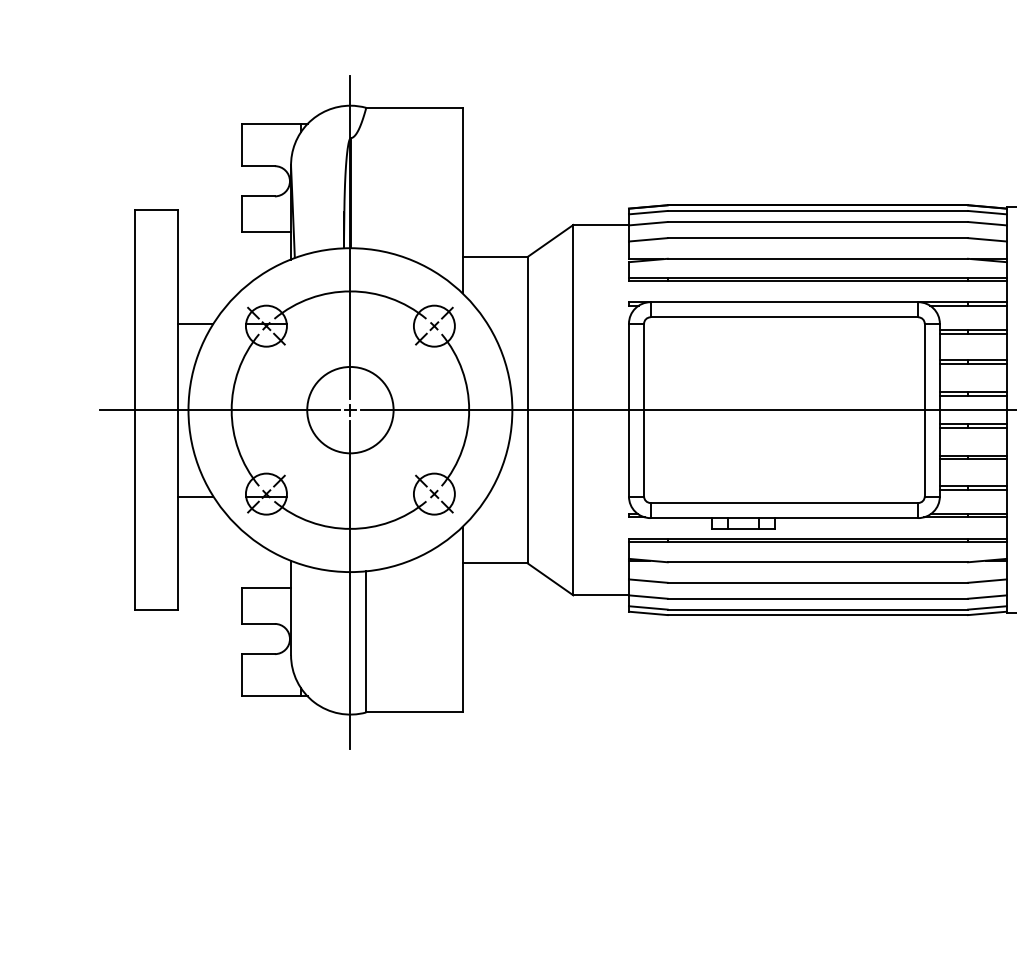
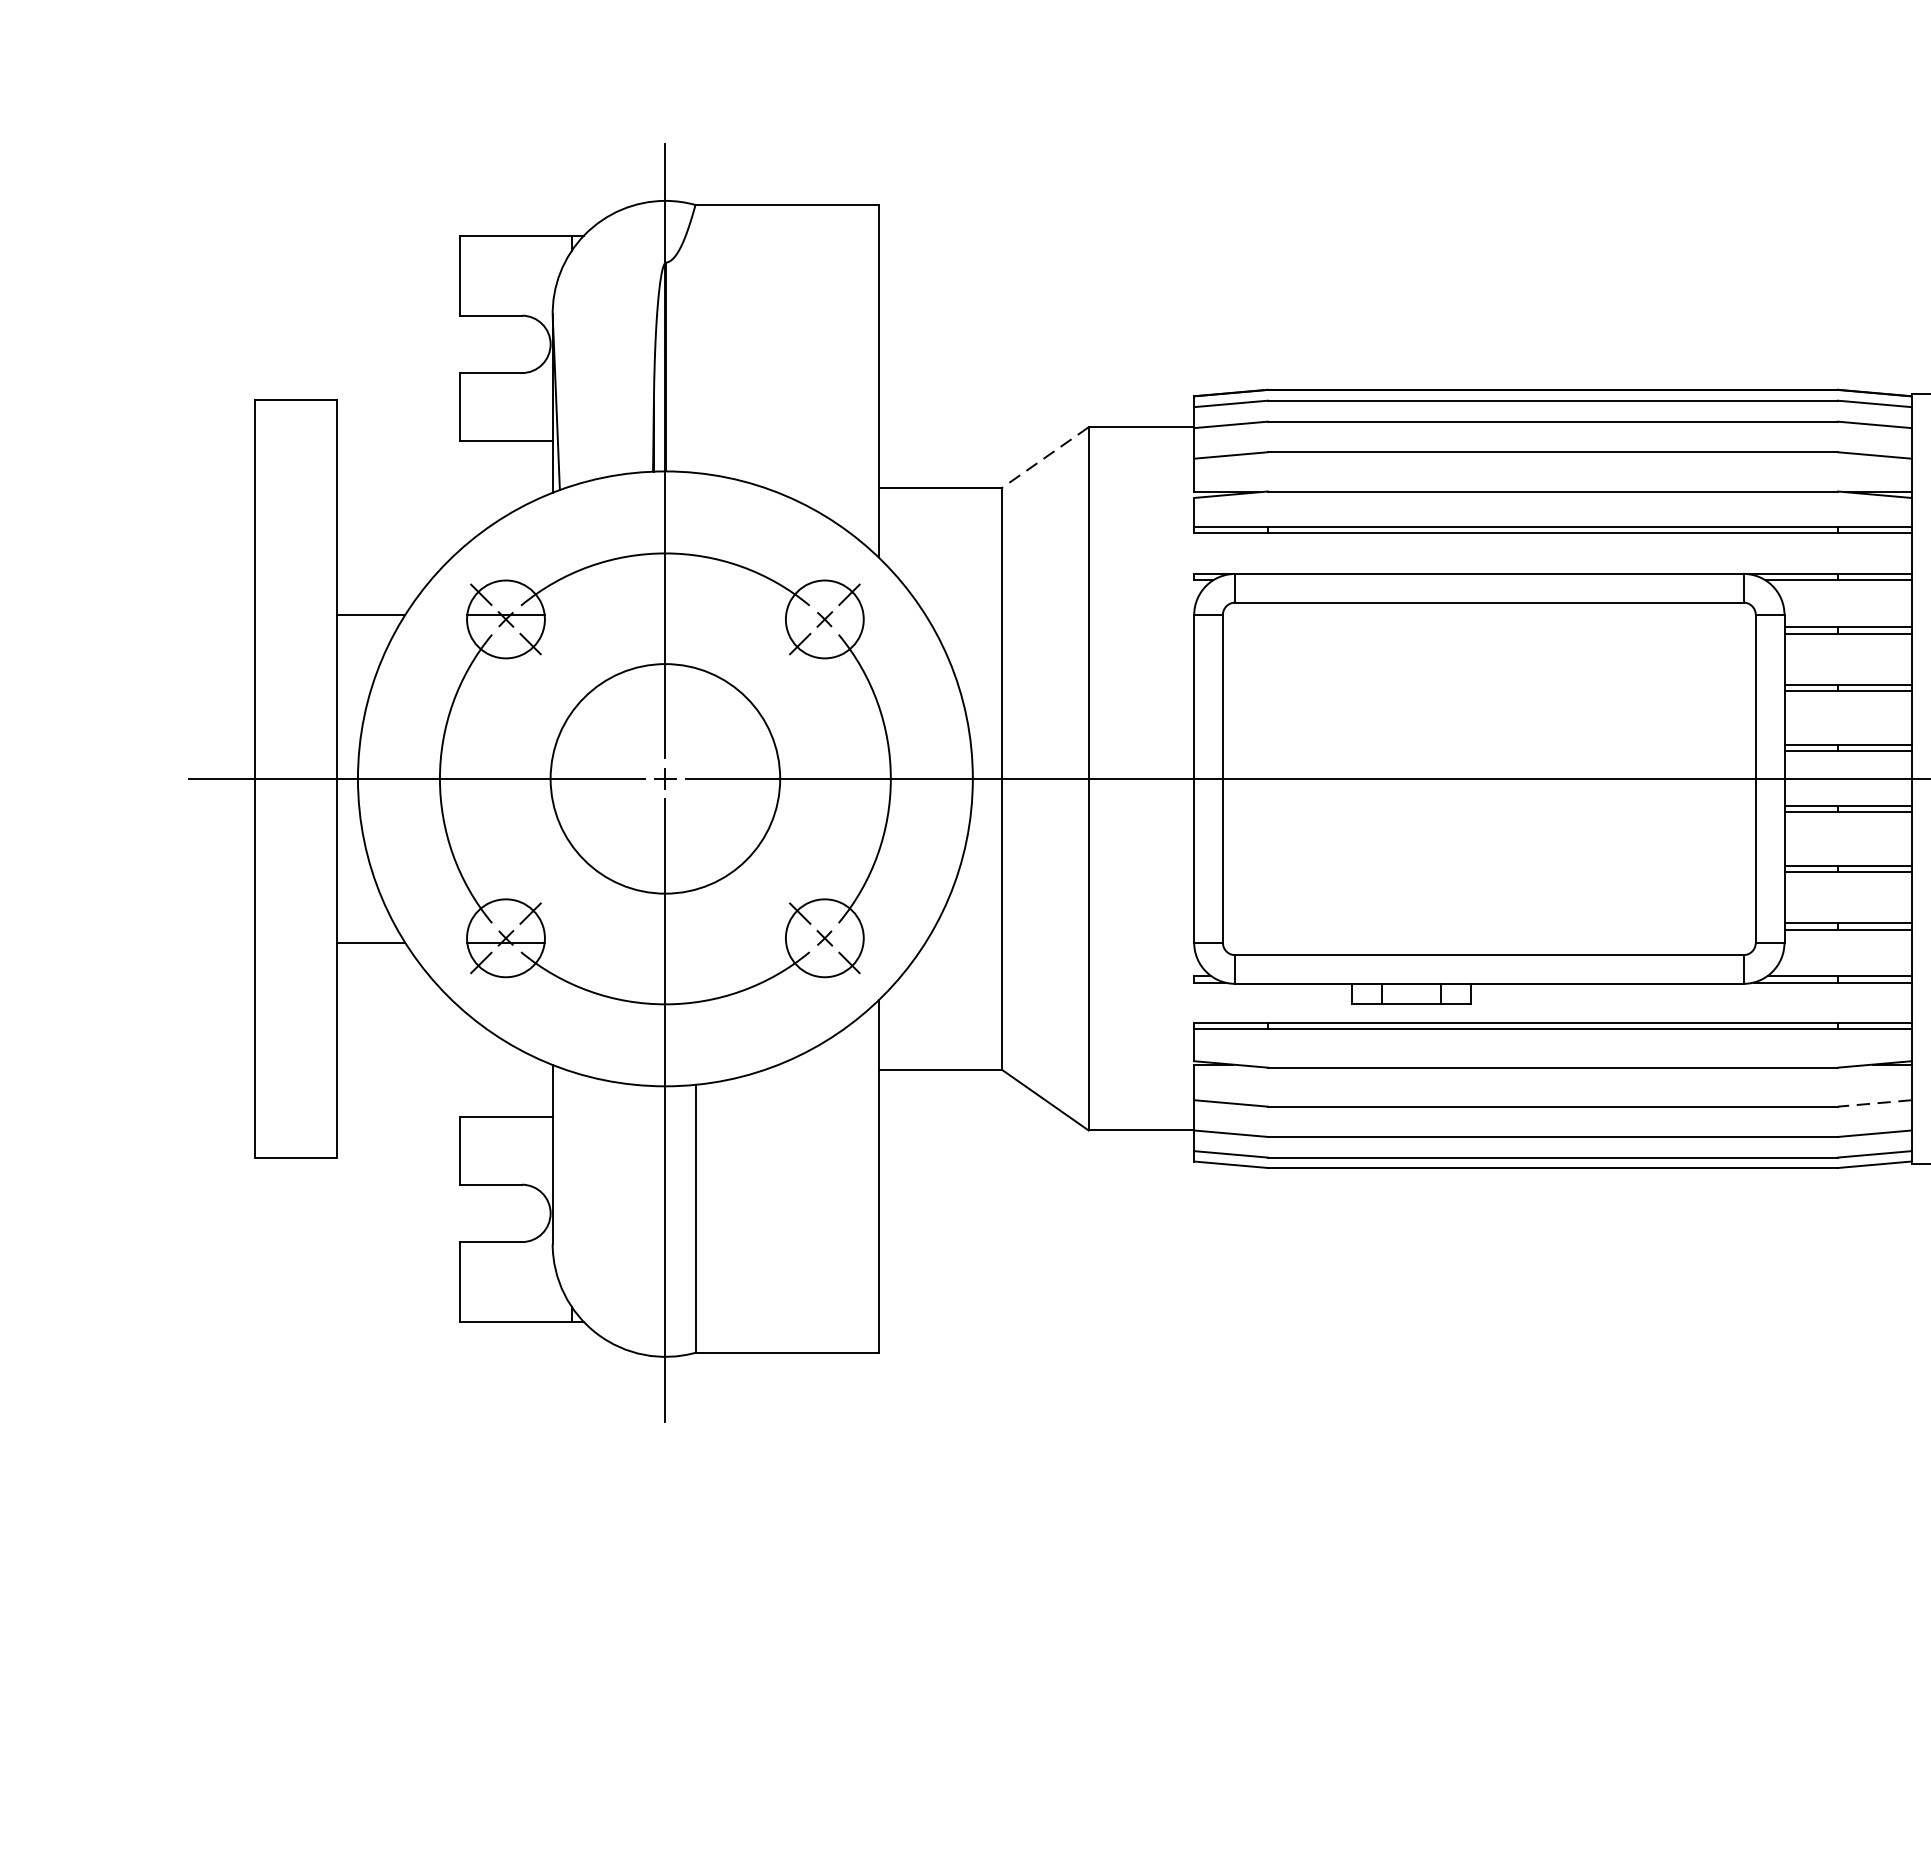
line: (550, 240) -> (1045, 456), solid -> dashed
circle: (350, 409) -> (665, 777), size x1.4
line: (986, 581) -> (1872, 1104), solid -> dashed

